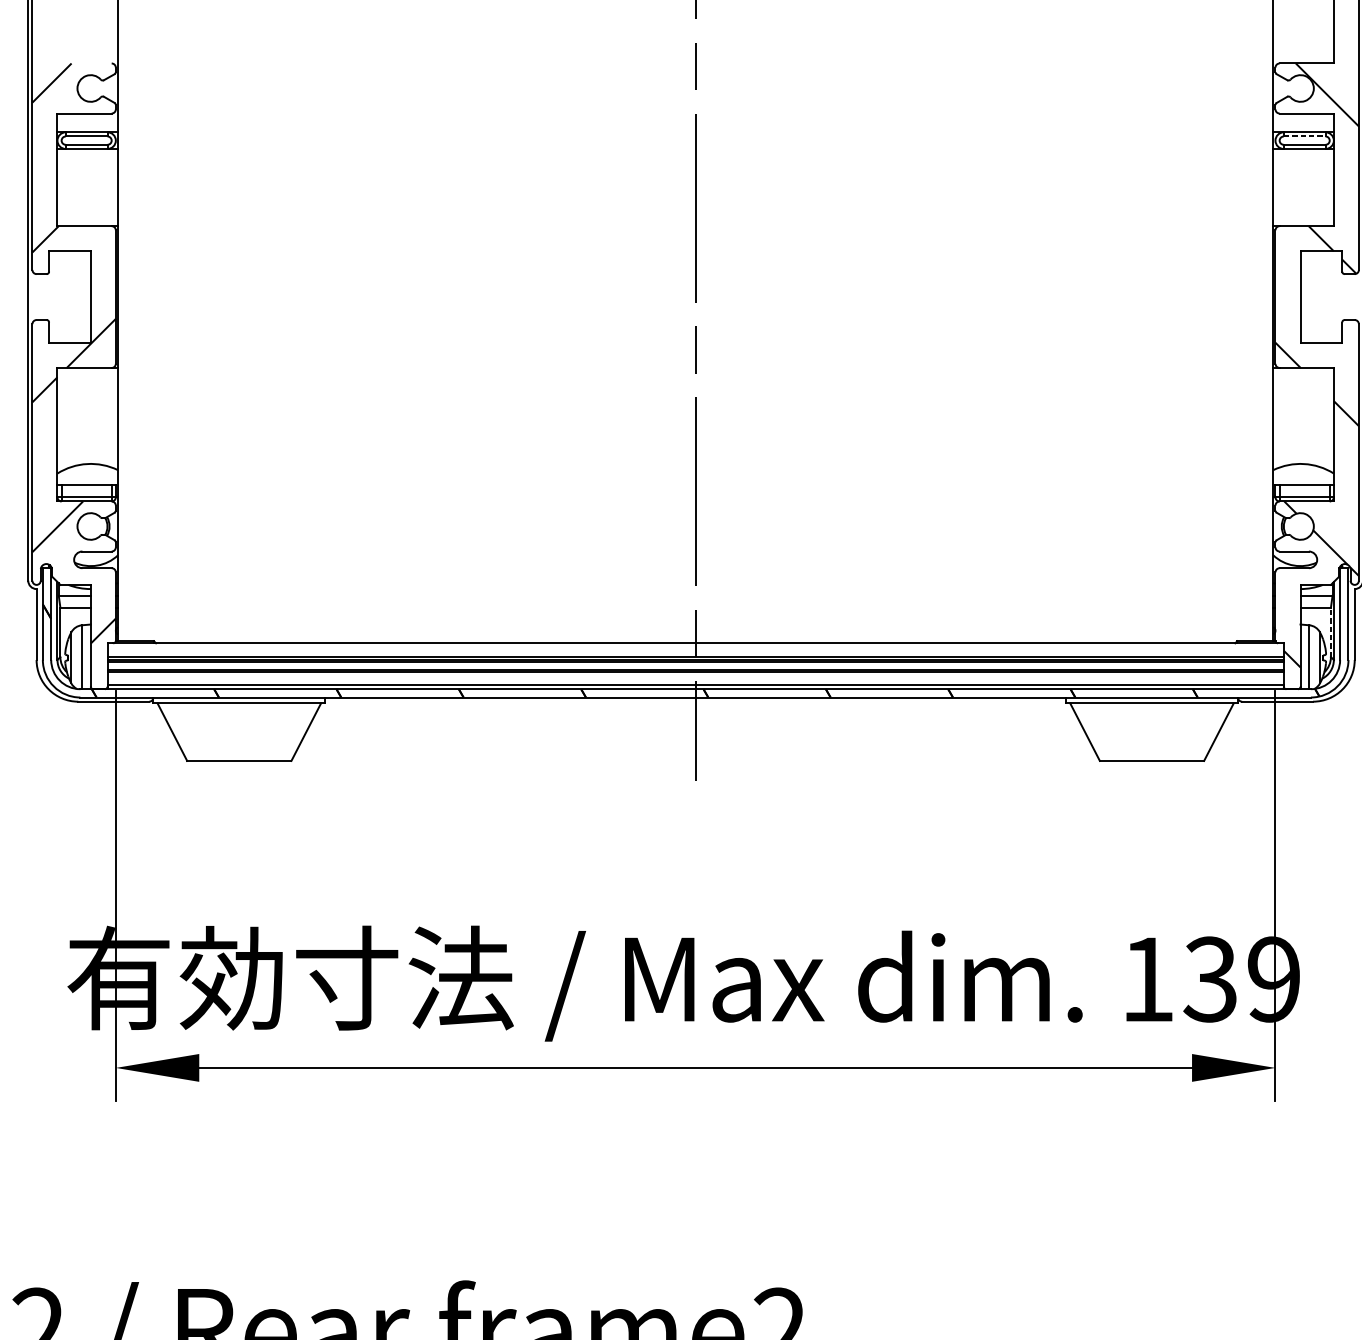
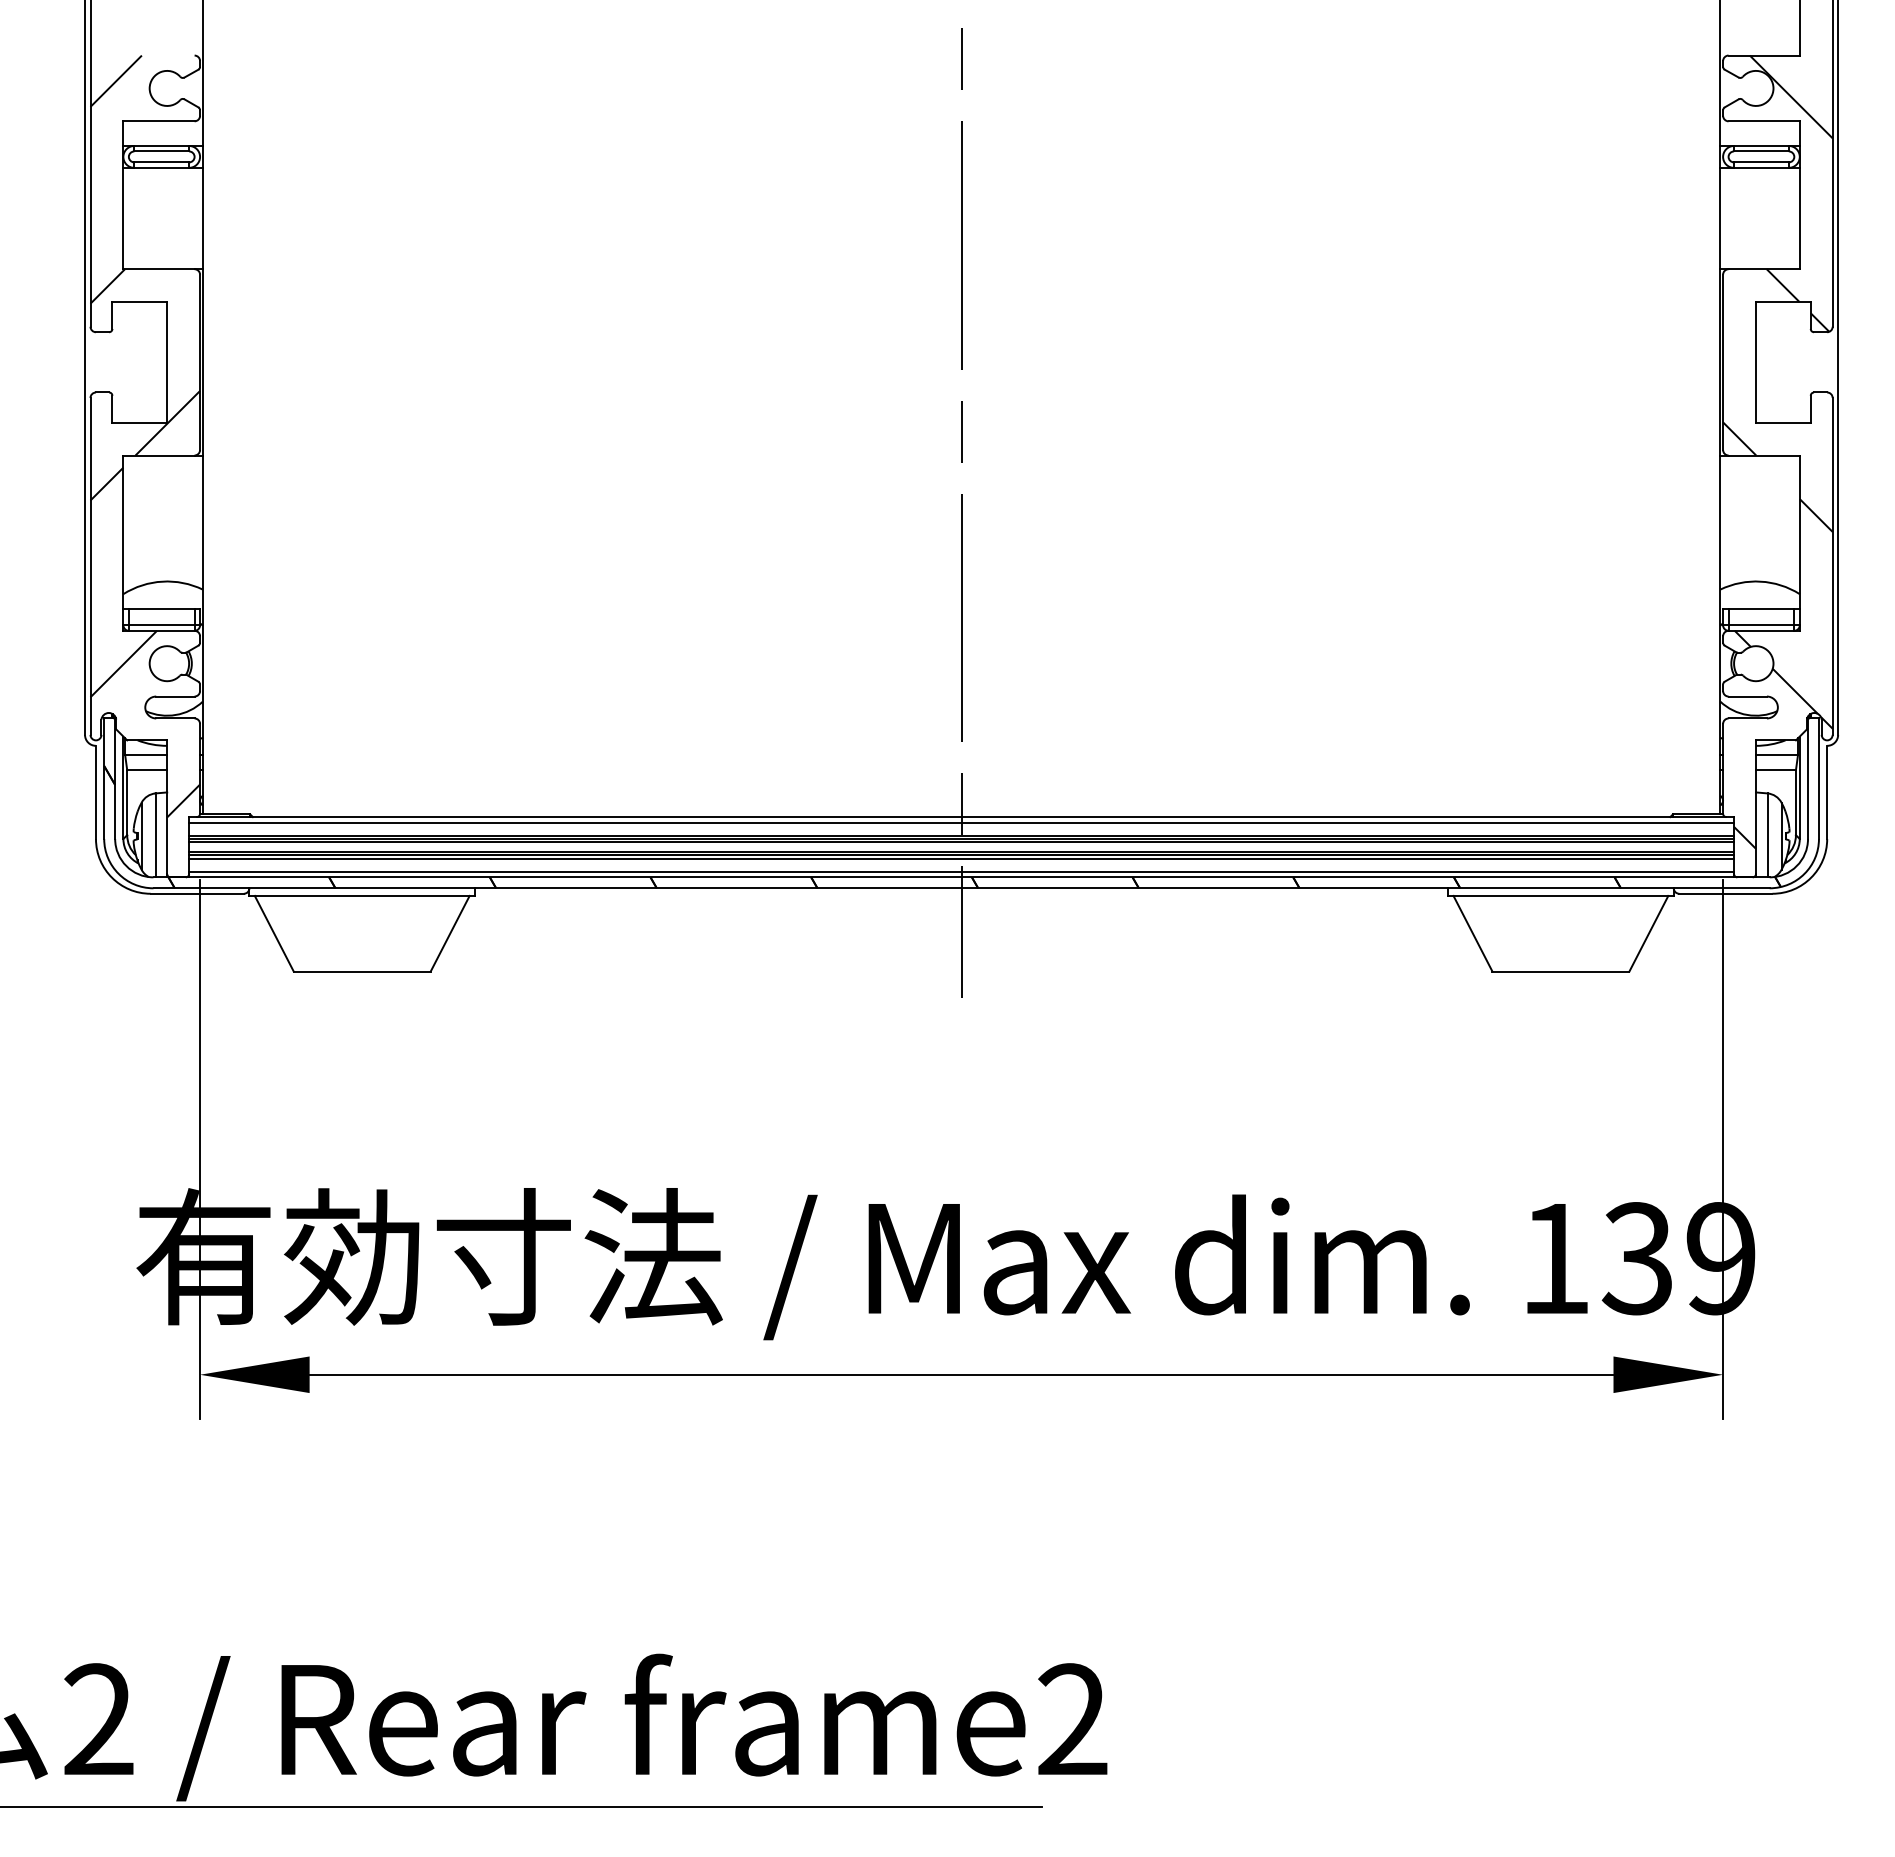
line: (1304, 136) -> (1761, 151), dashed -> solid
line: (1330, 632) -> (1795, 802), dashed -> solid
line: (695, 647) -> (961, 822), added
line: (695, 674) -> (961, 858), added

